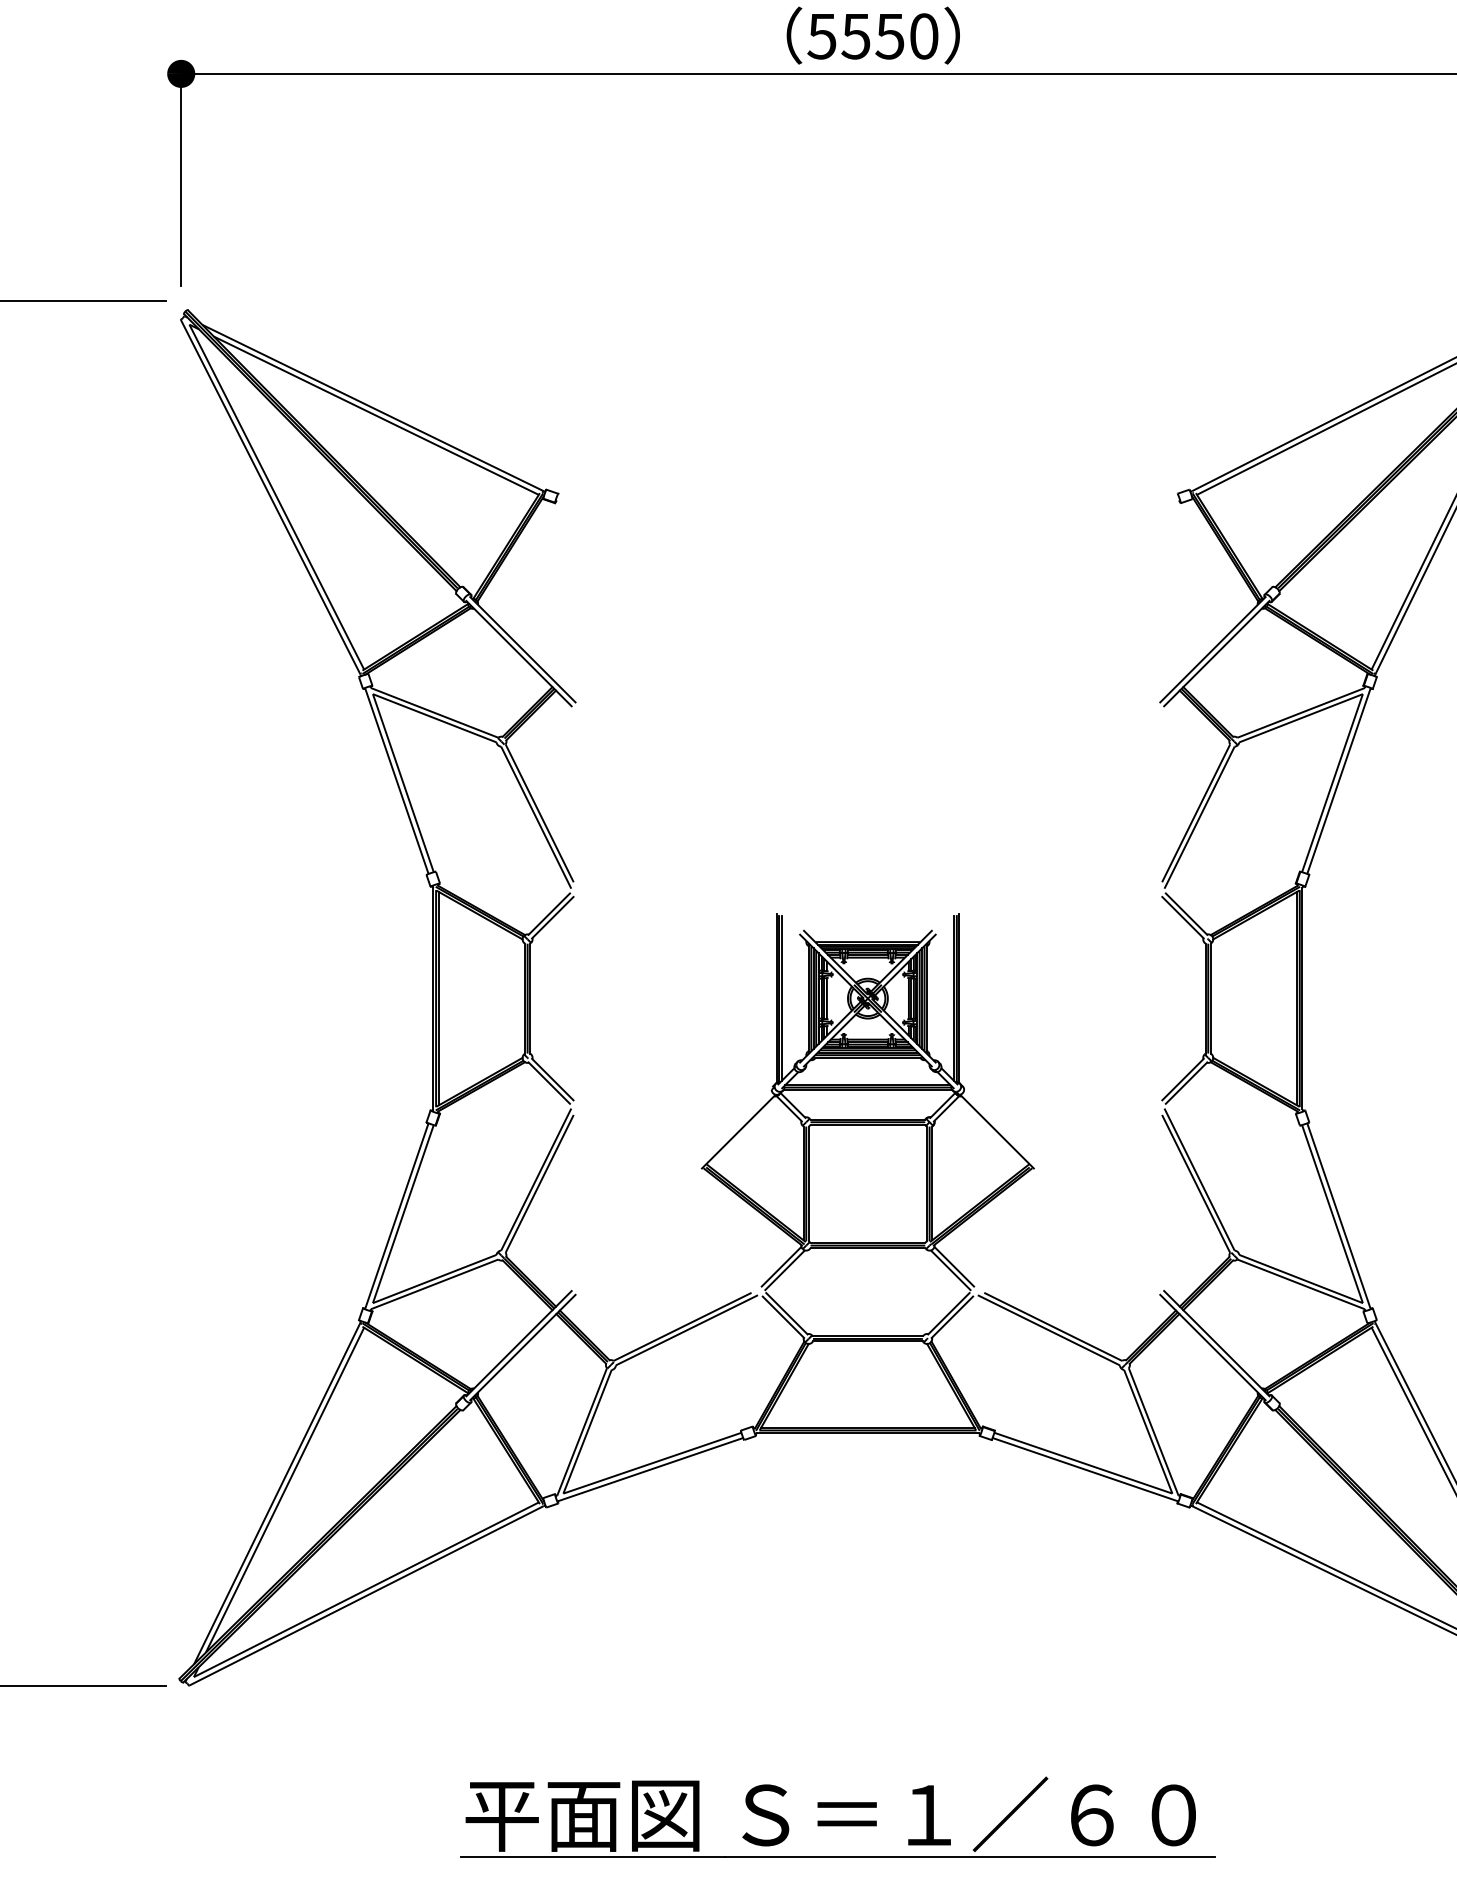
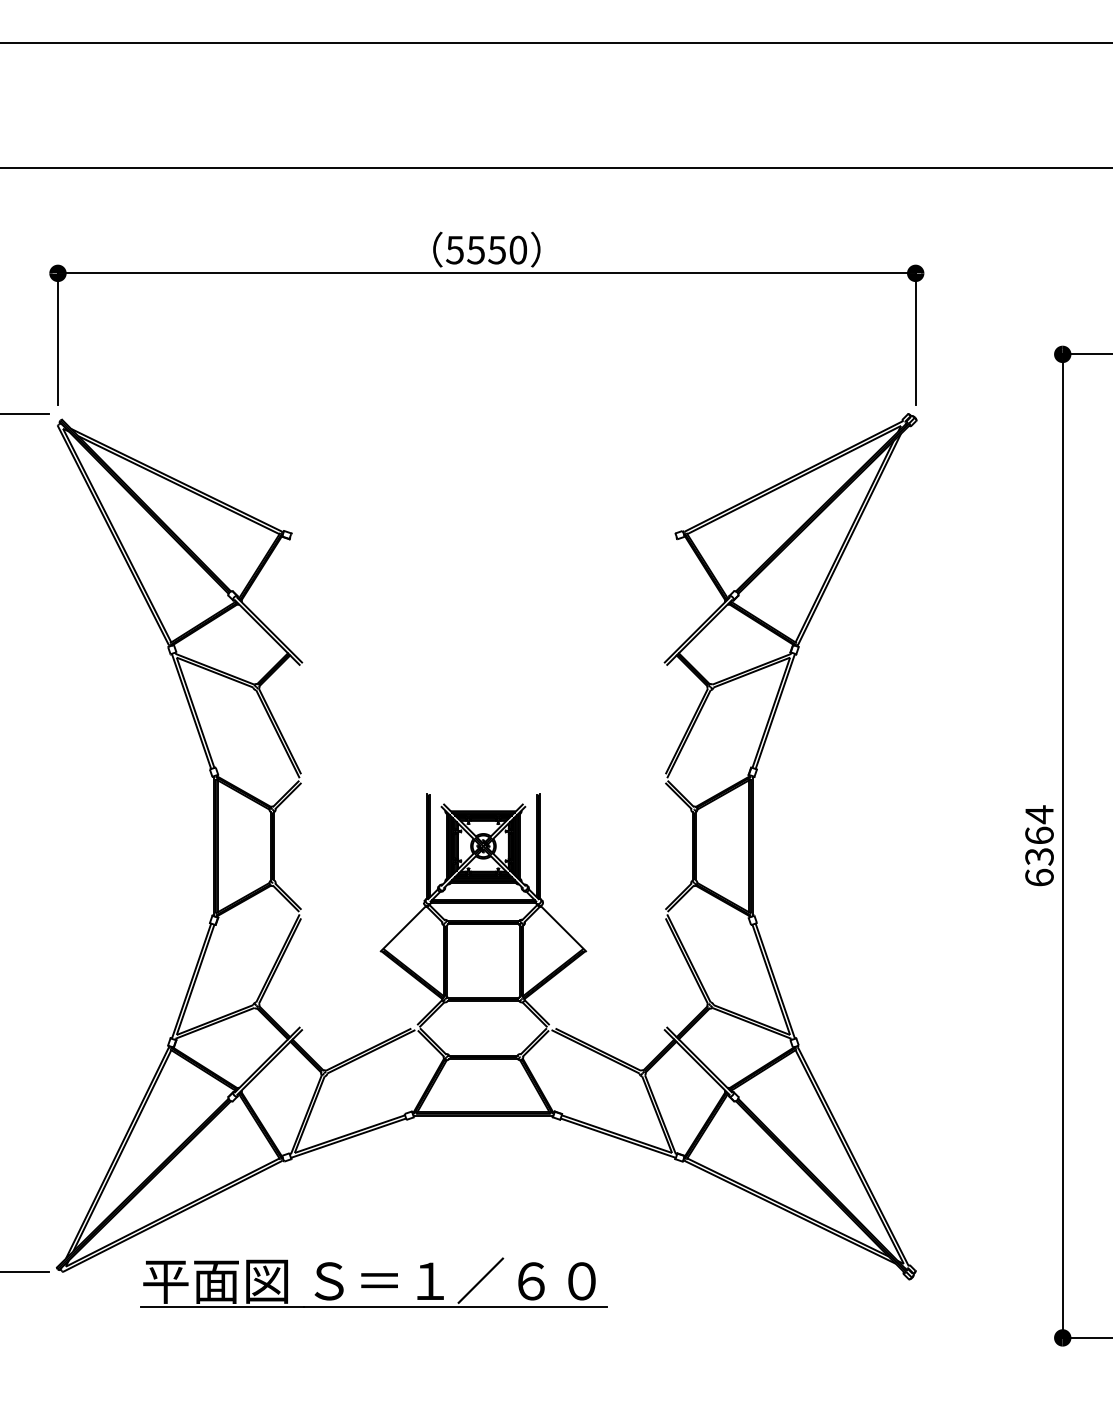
part: (837, 1817) -> (373, 1282), moved

